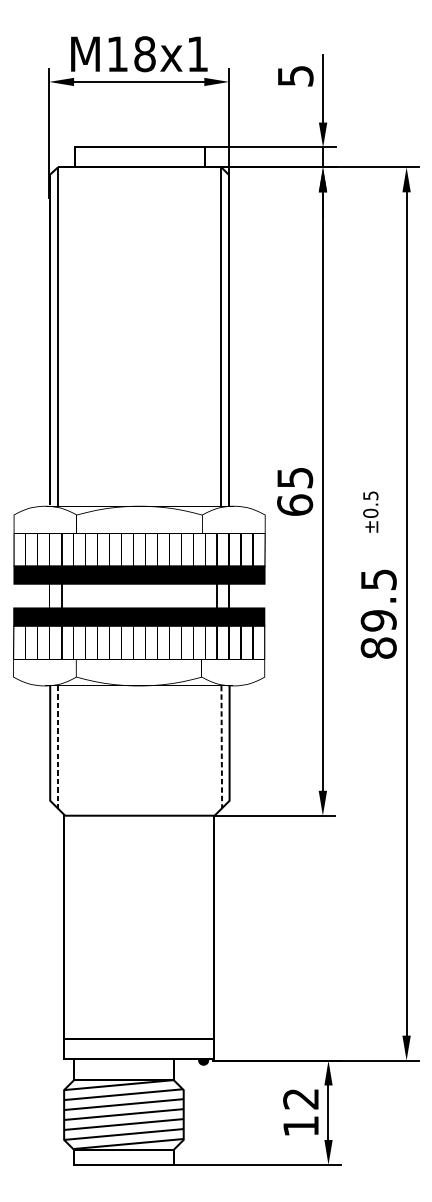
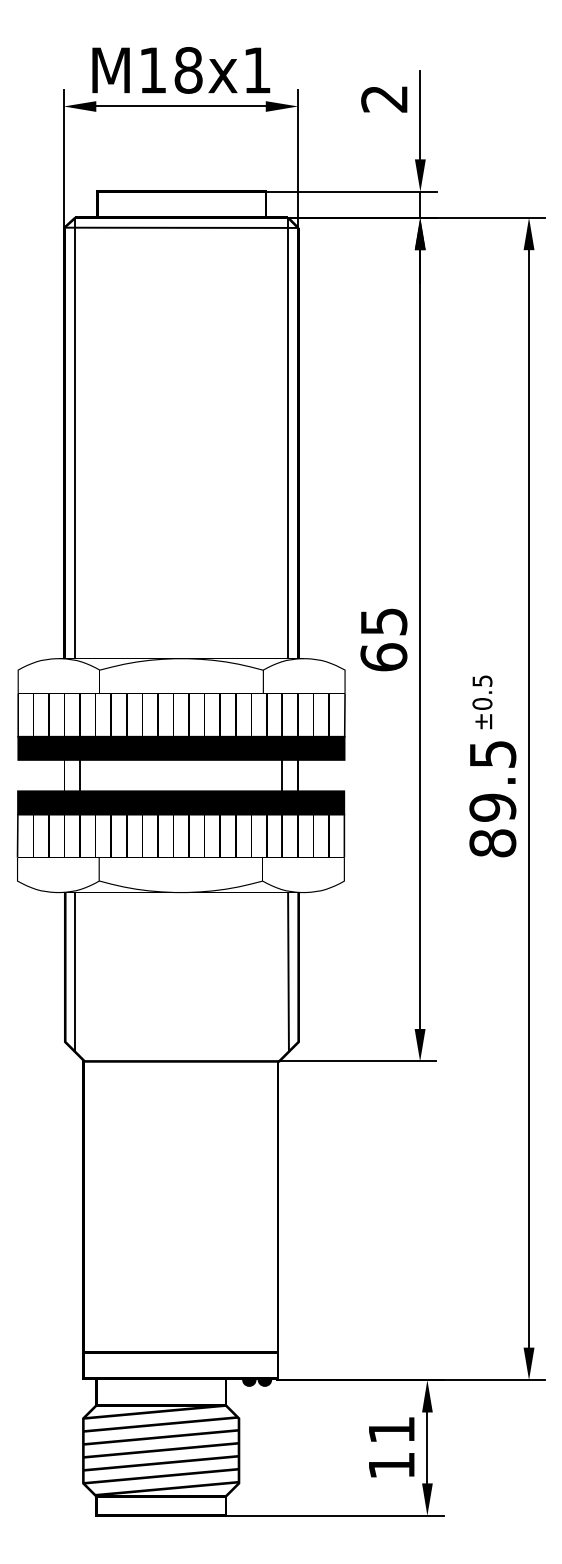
text: (295, 76) -> (384, 99), 5 -> 2
line: (139, 174) -> (181, 227), added
text: (370, 512) -> (482, 702), moved
line: (58, 747) -> (75, 972), dashed -> solid
line: (221, 747) -> (288, 972), dashed -> solid
fill: (191, 1062) -> (249, 1382), added
text: (300, 1099) -> (391, 1430), 12 -> 11

